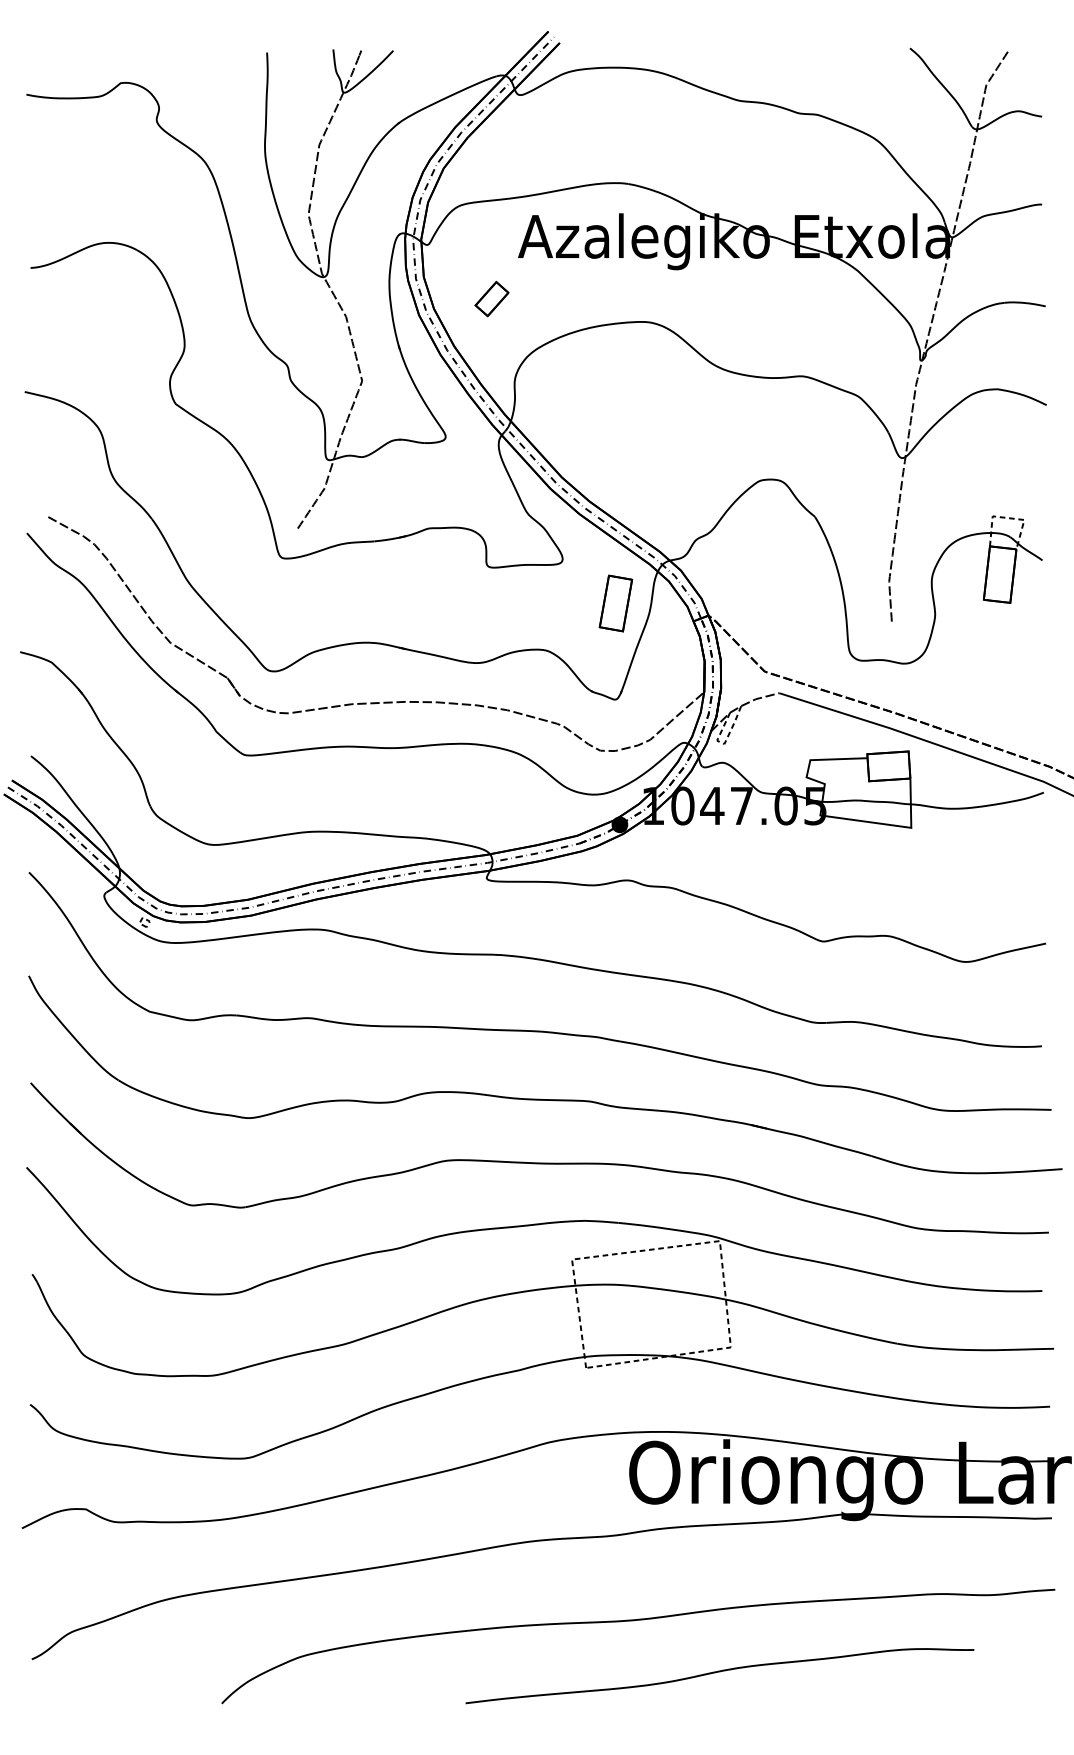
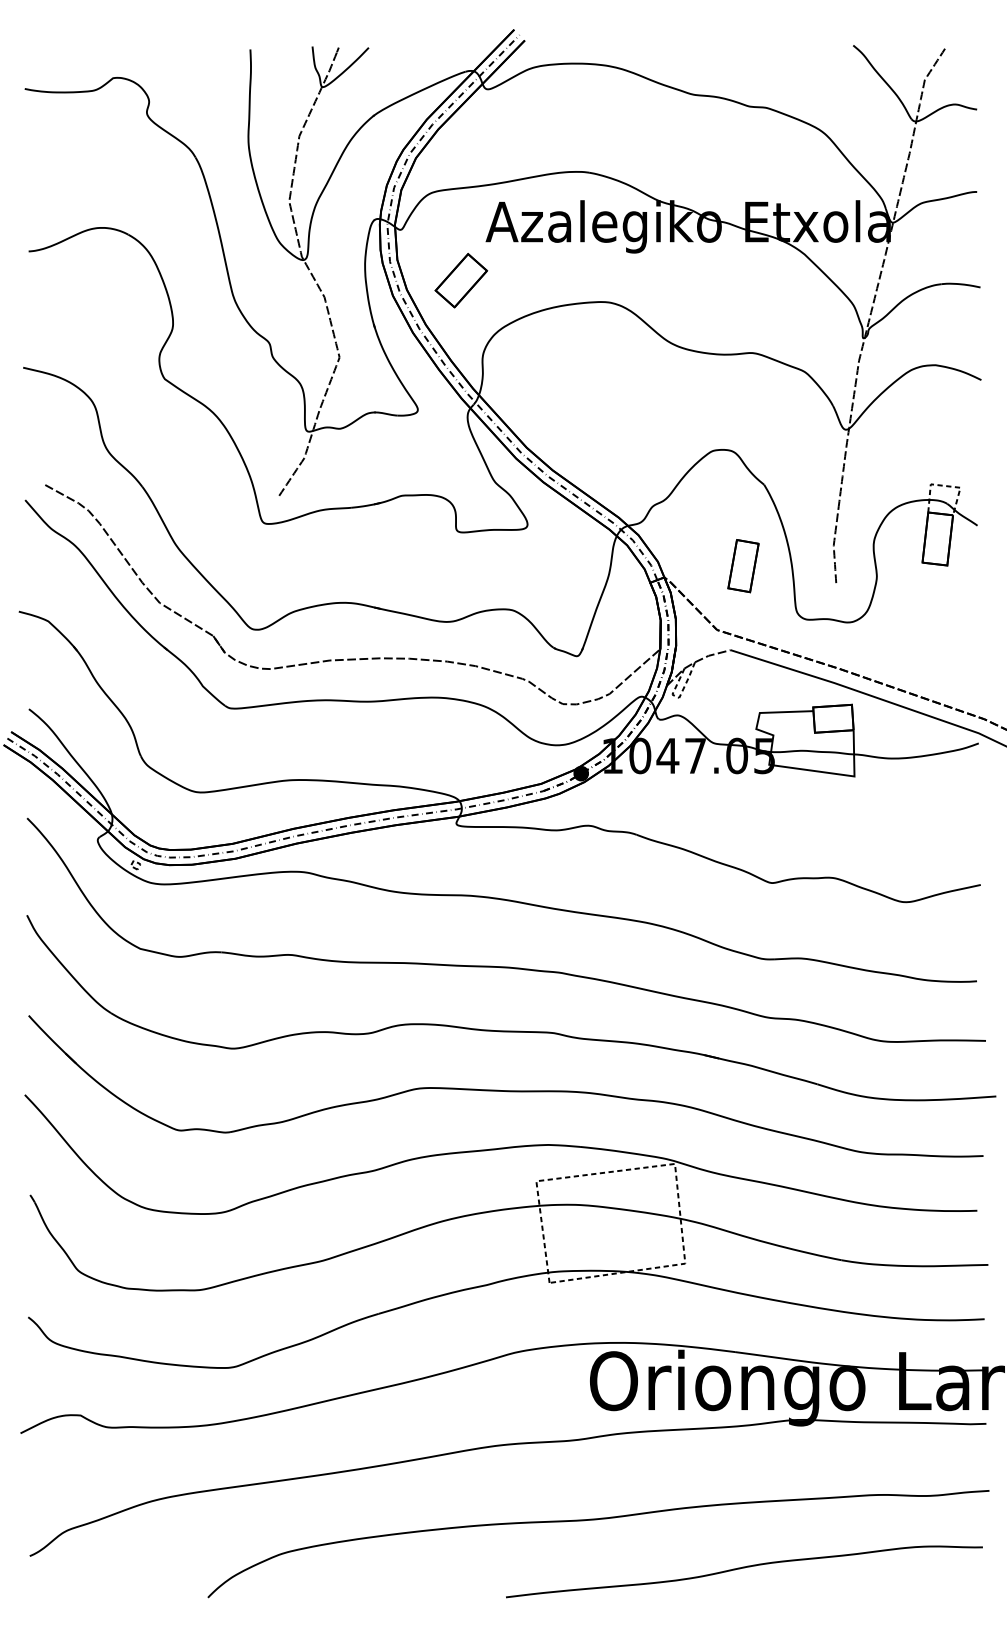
part: (491, 298) -> (460, 280), size x1.67
part: (615, 603) -> (743, 566), moved
curve: (719, 1672) -> (744, 1568), moved

